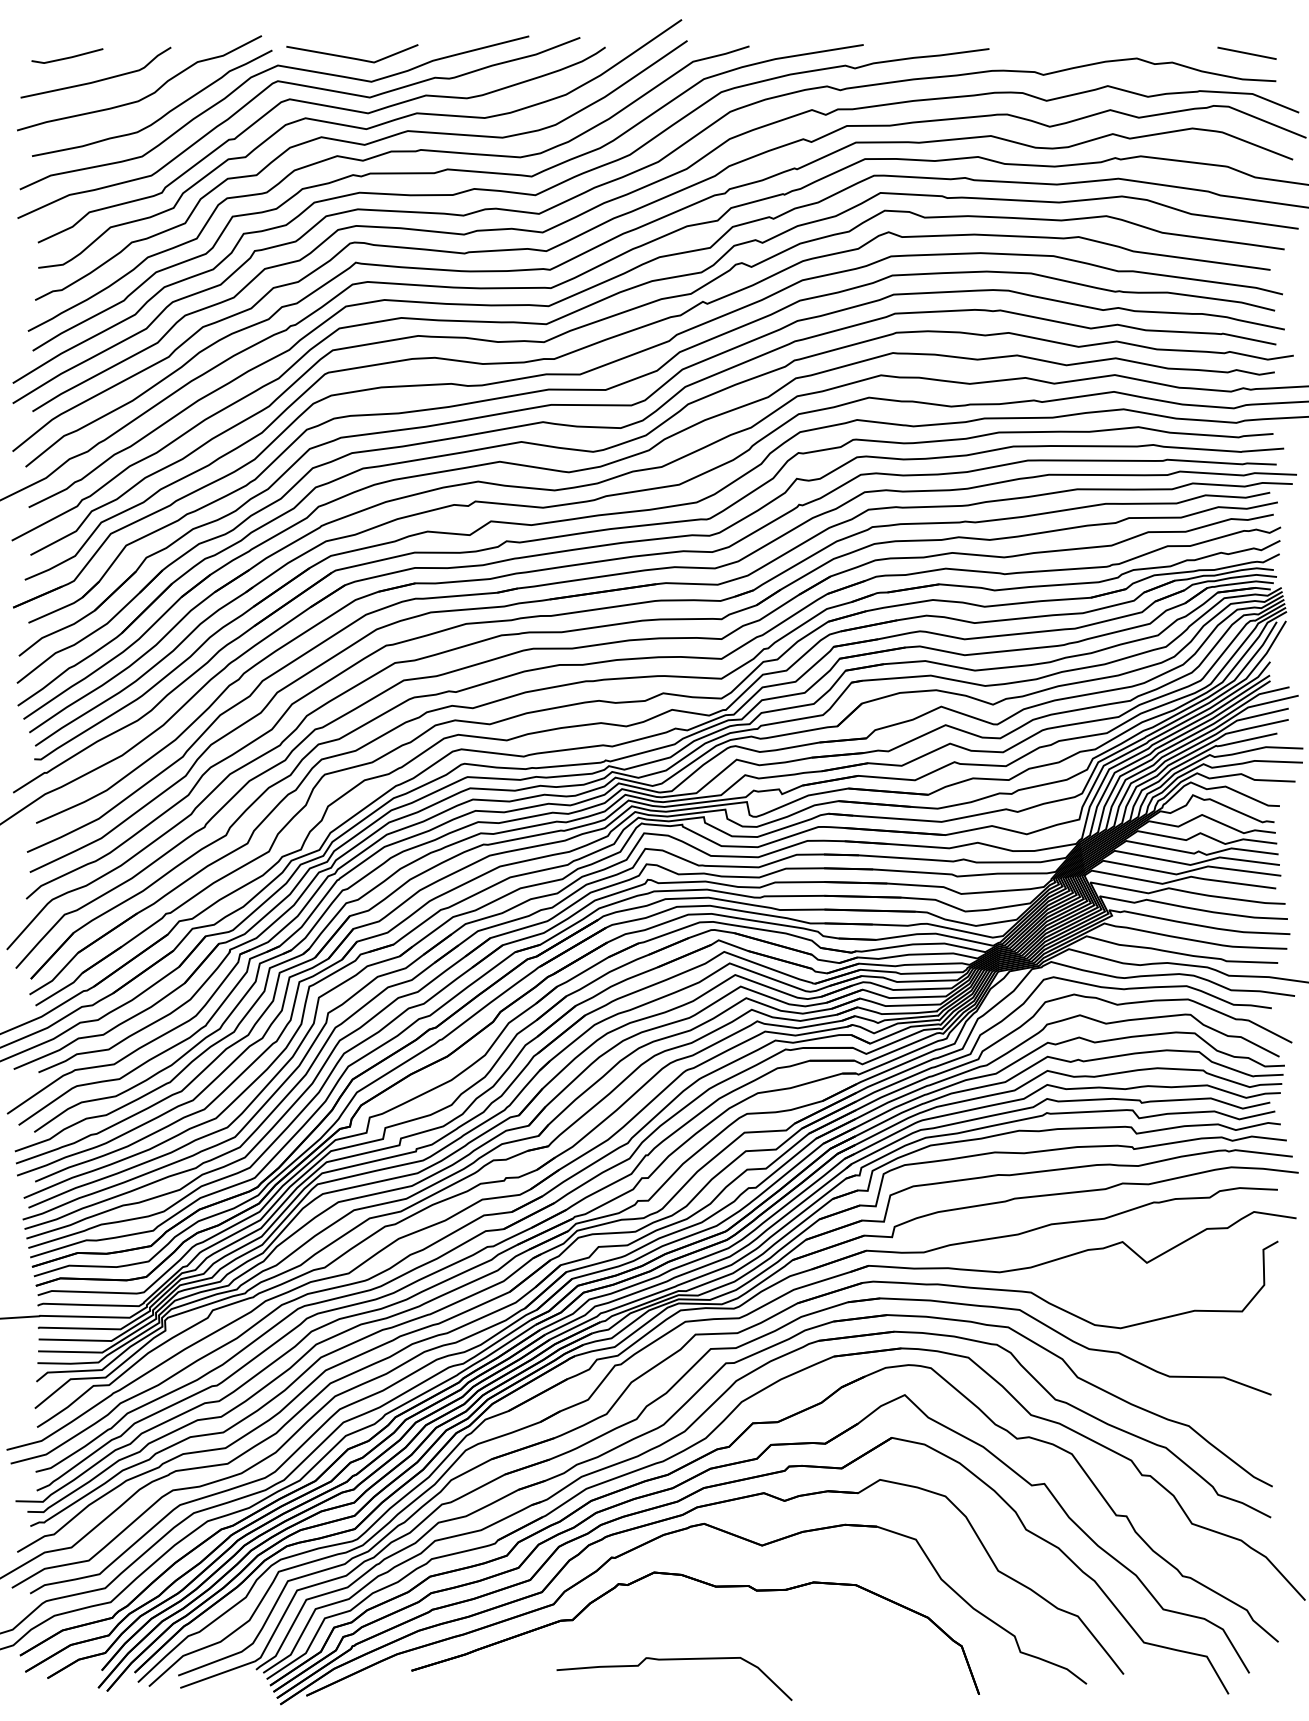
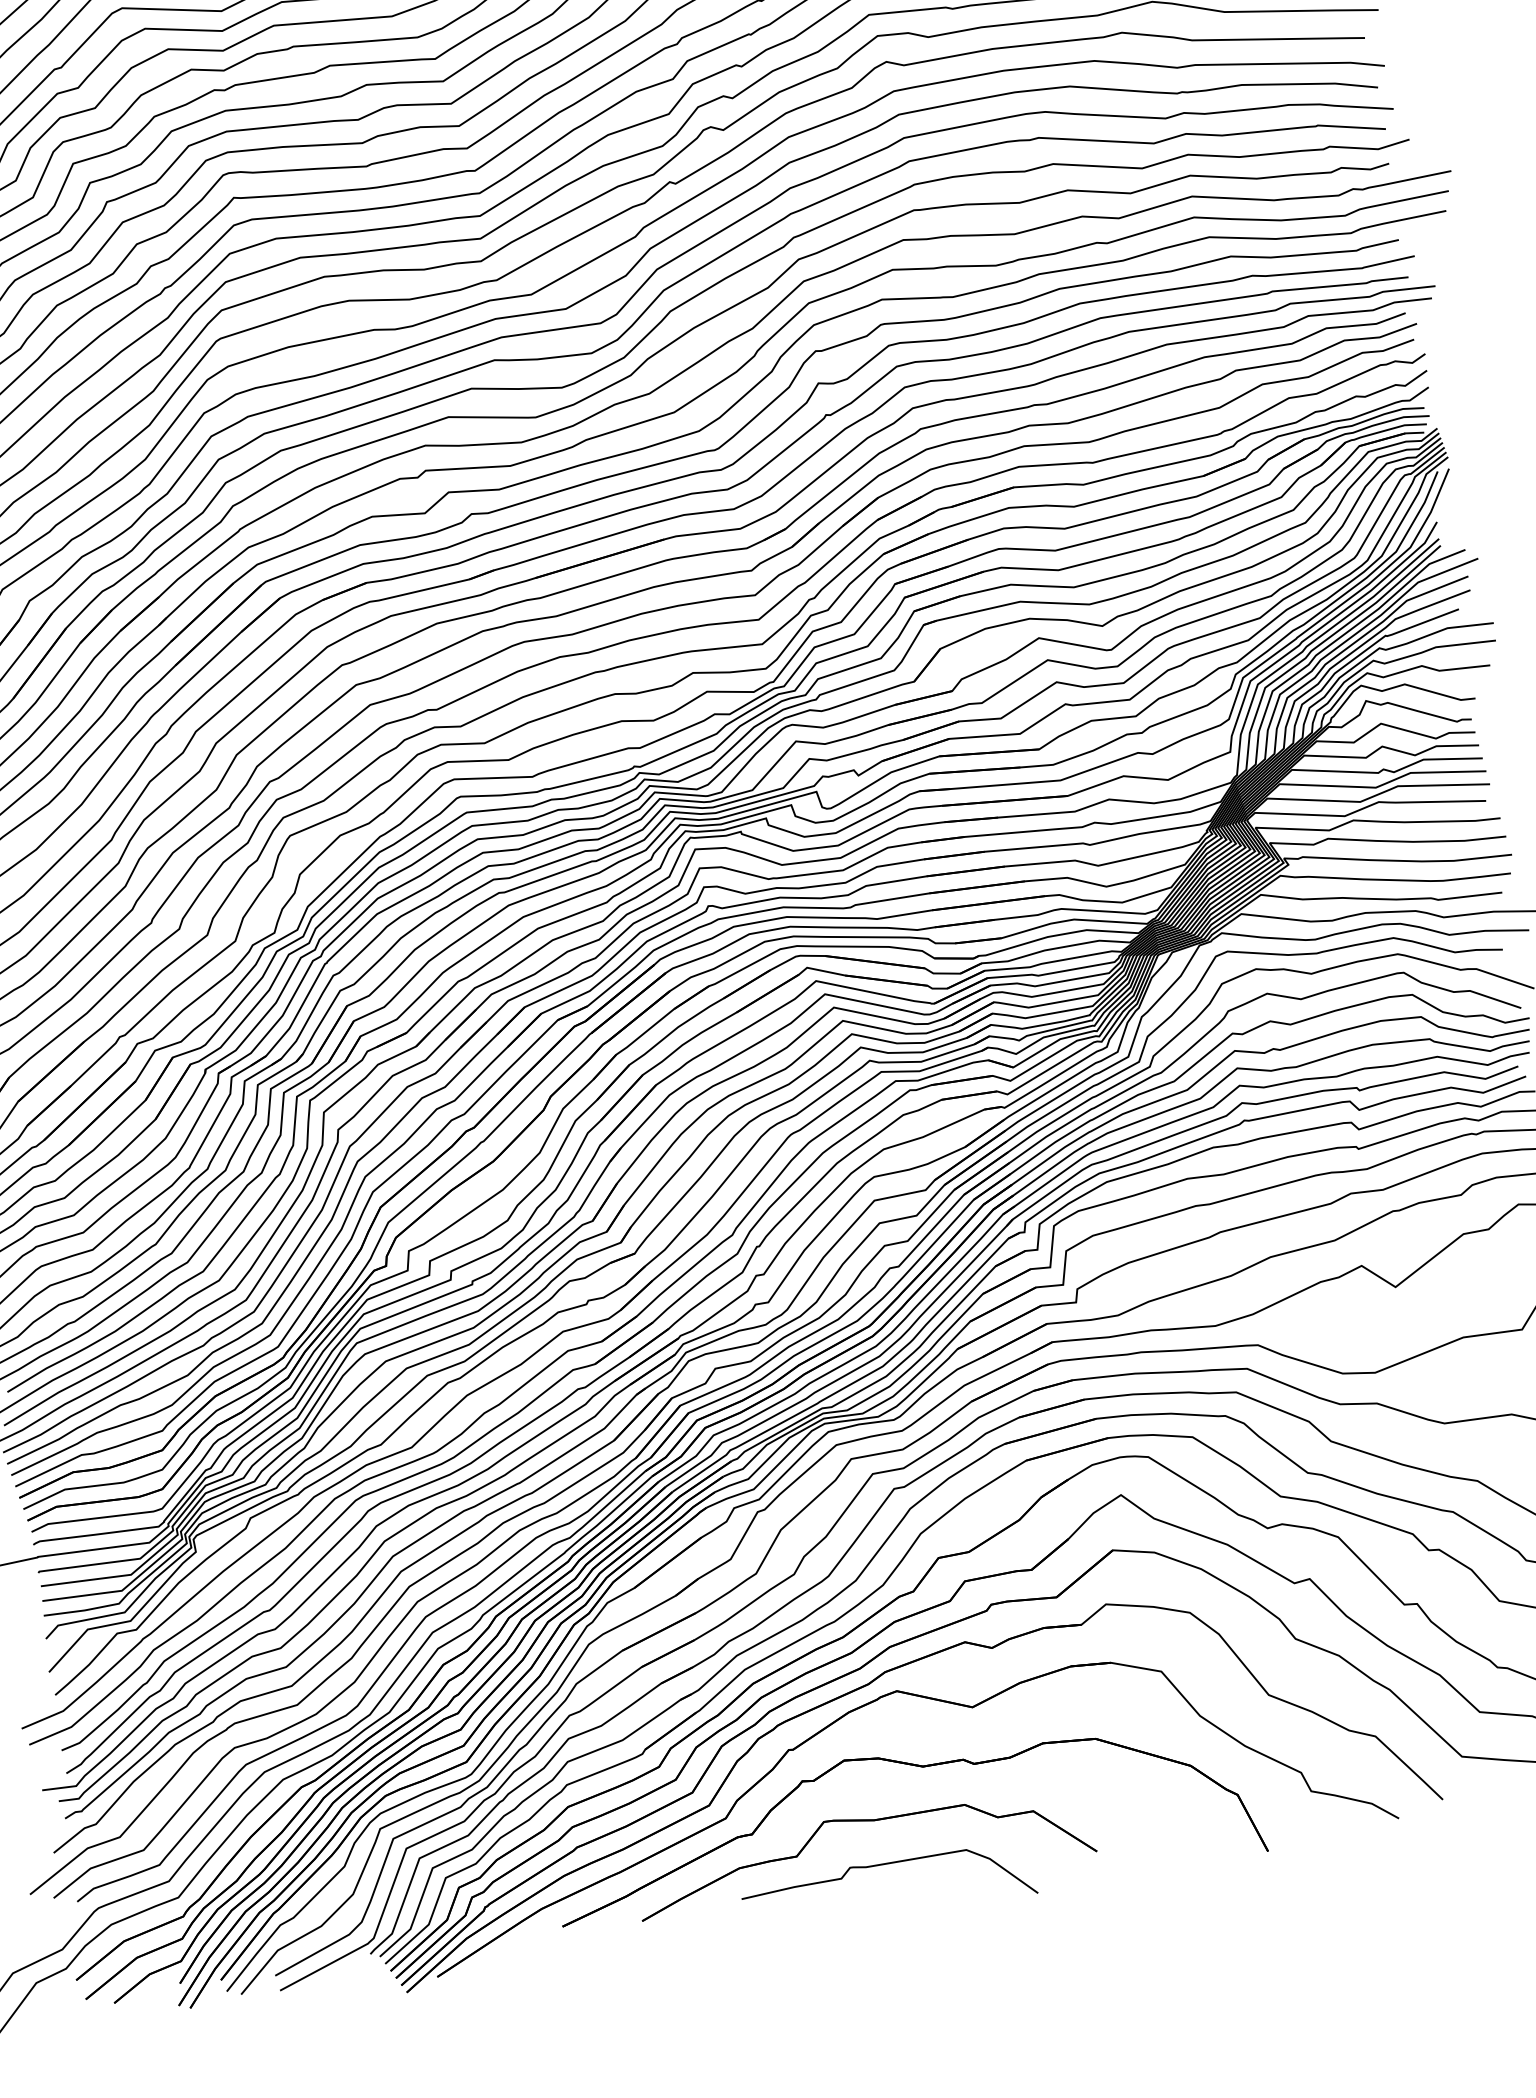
part: (661, 1623) -> (862, 1822), added

